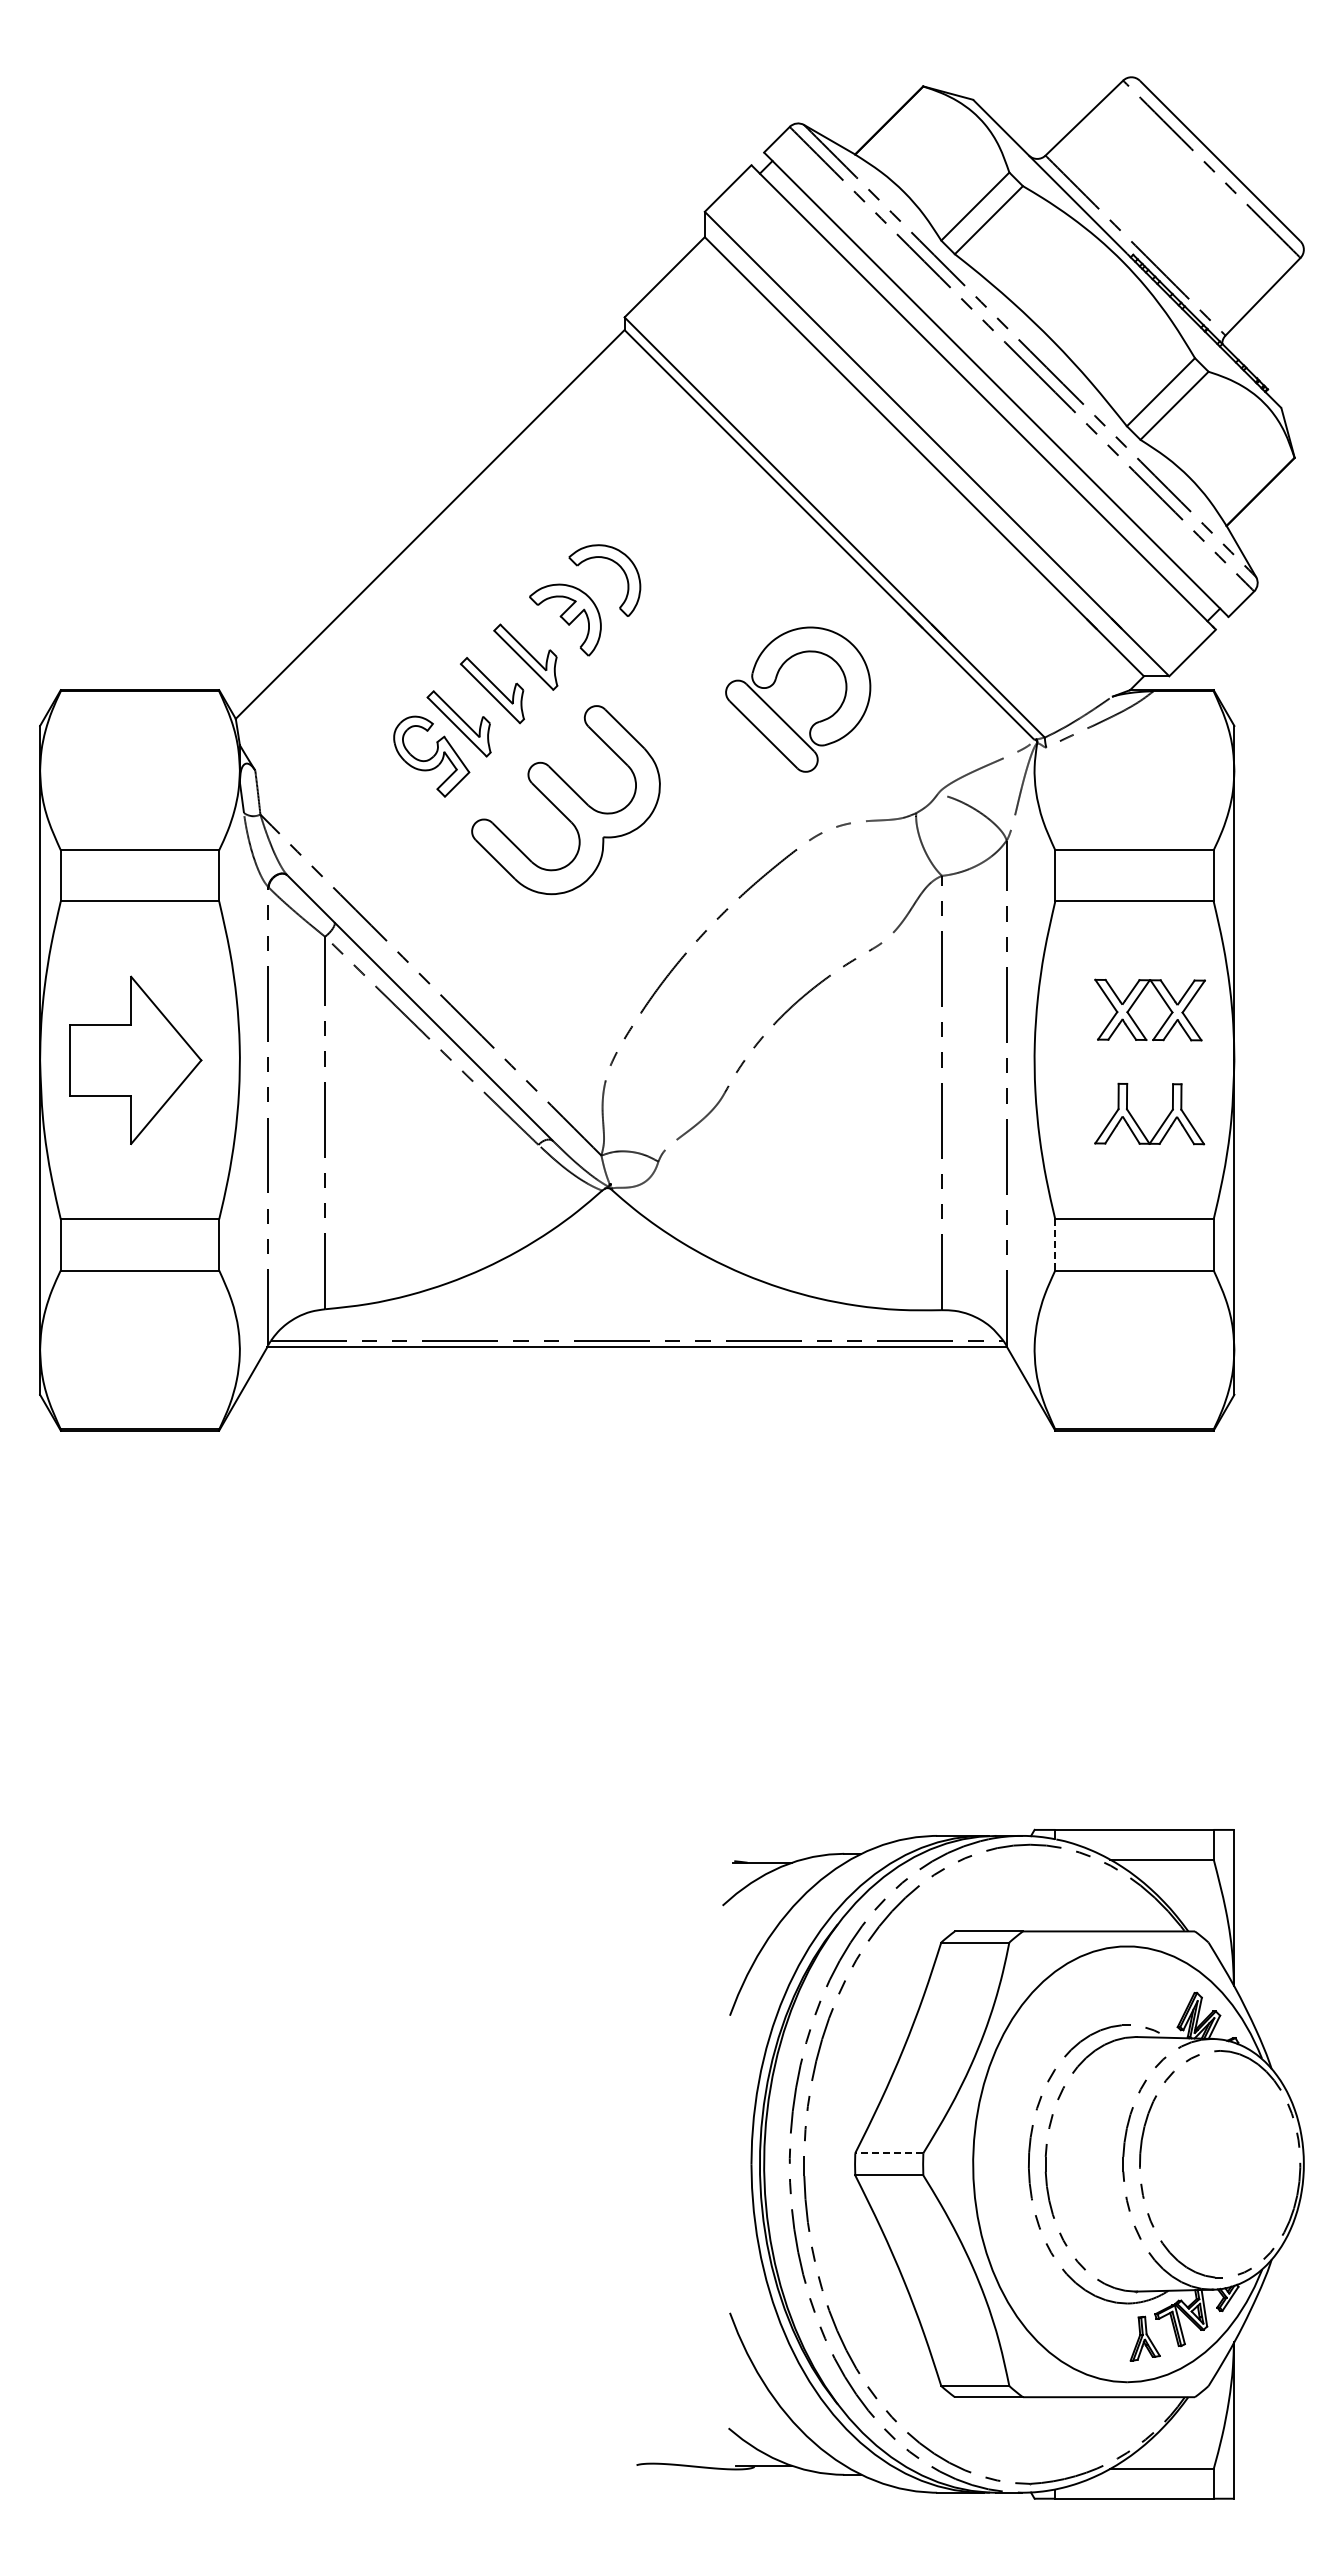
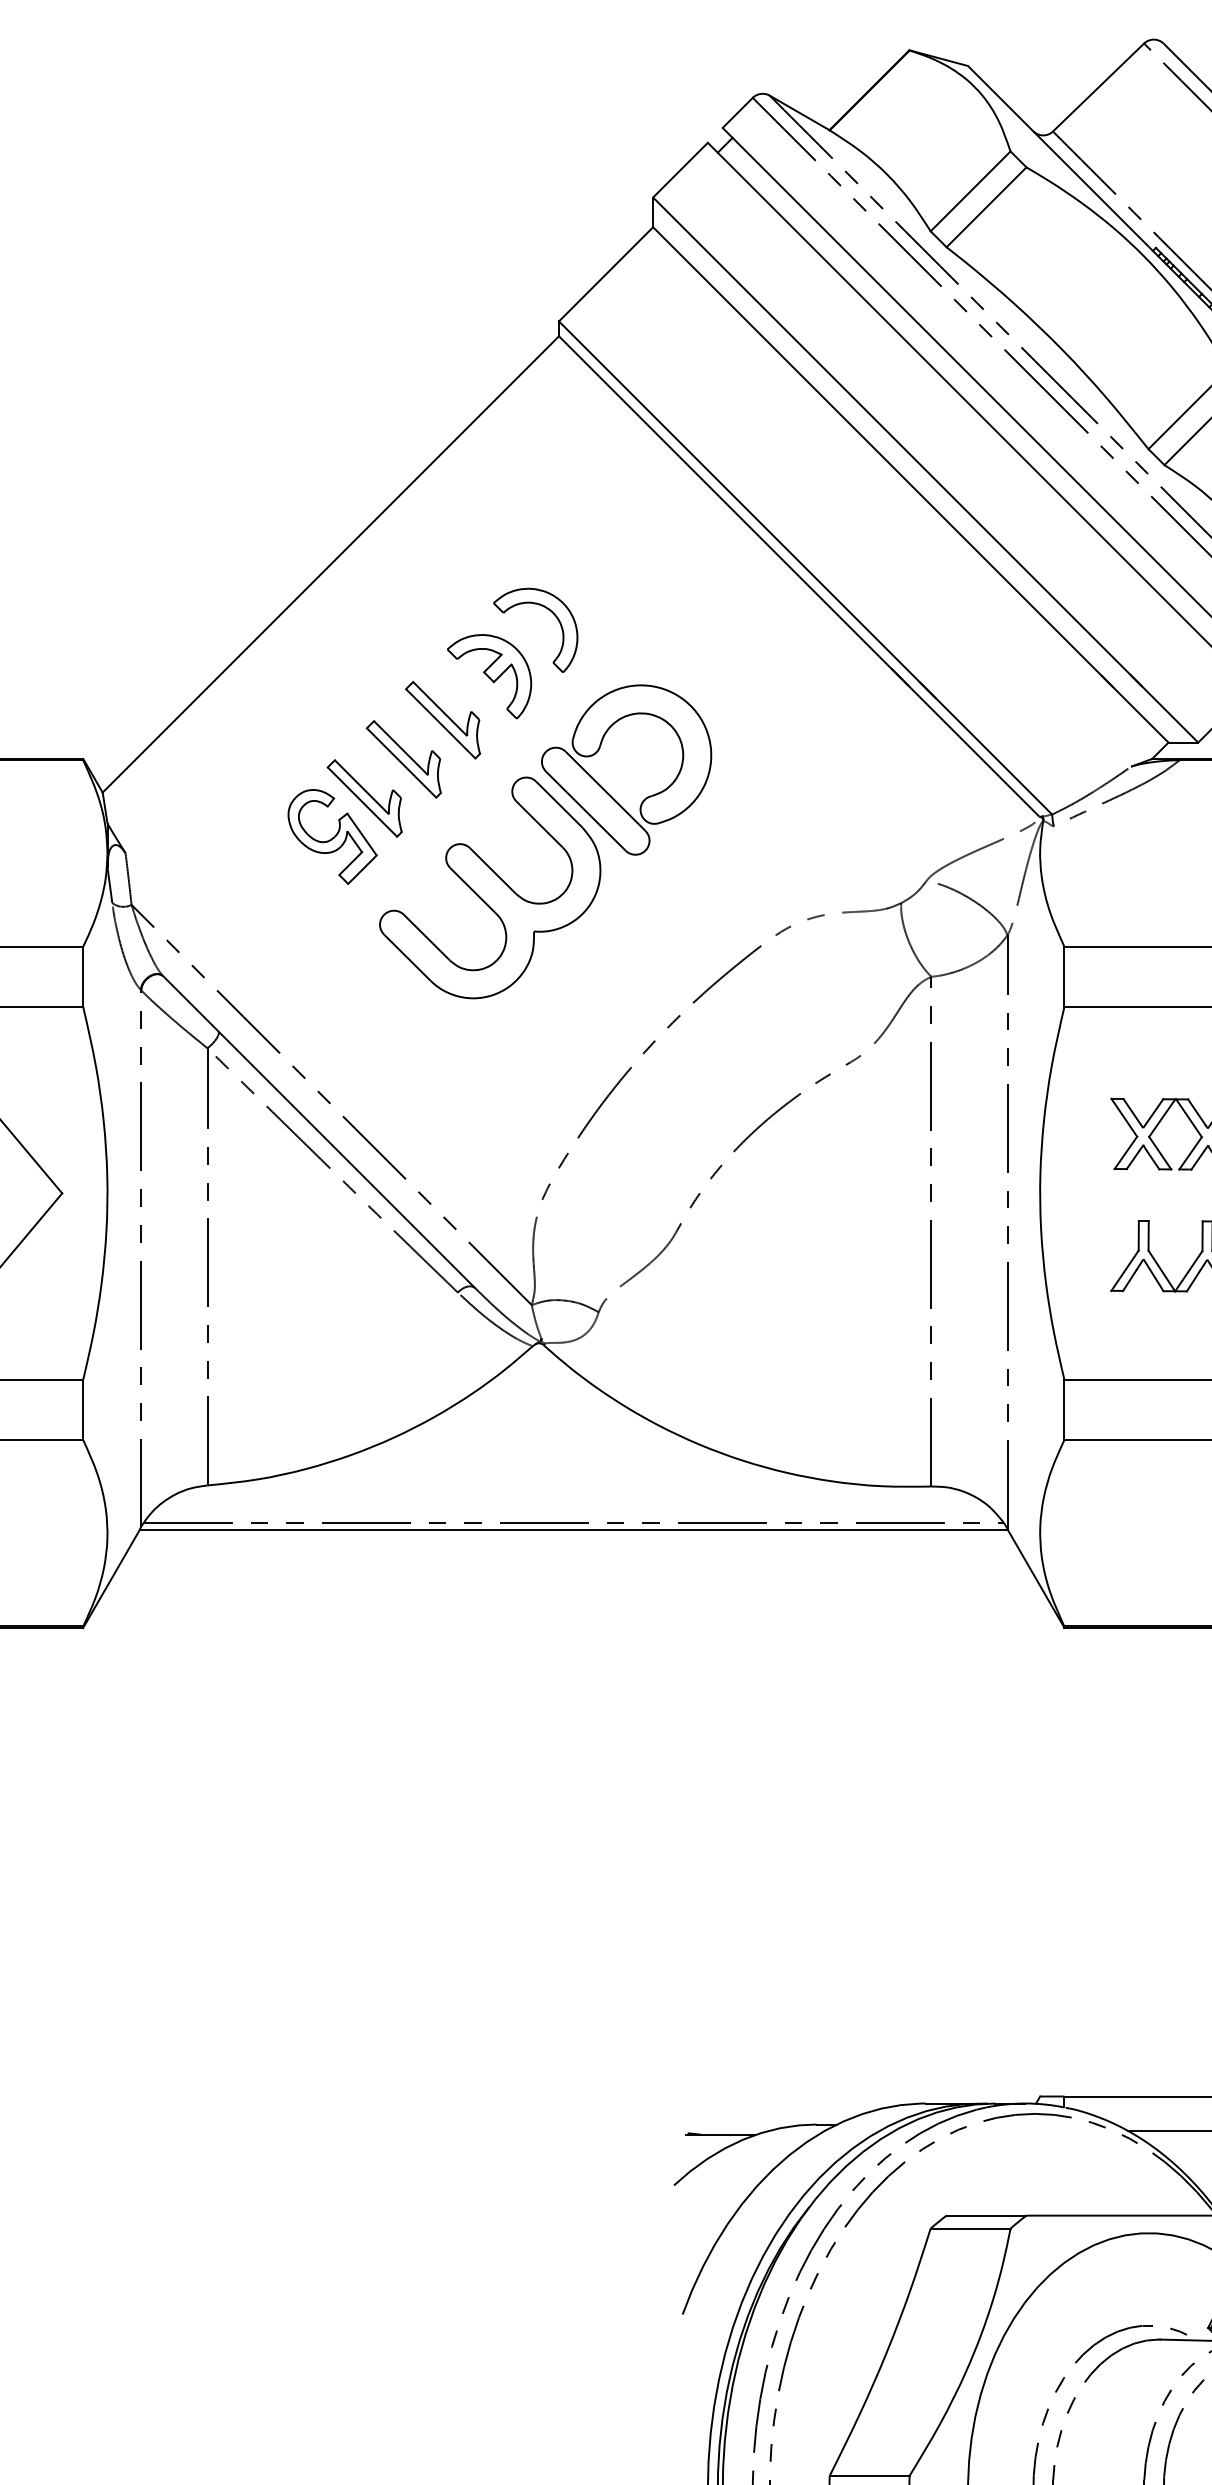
part: (780, 716) -> (605, 789), moved
line: (1055, 1244) -> (1064, 1409), dashed -> solid
line: (888, 2153) -> (868, 2476), dashed -> solid

